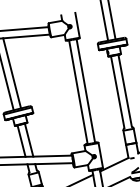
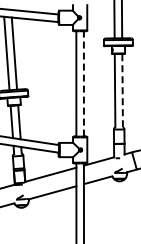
line: (85, 90) -> (83, 83), solid -> dashed
line: (124, 90) -> (122, 90), solid -> dashed

